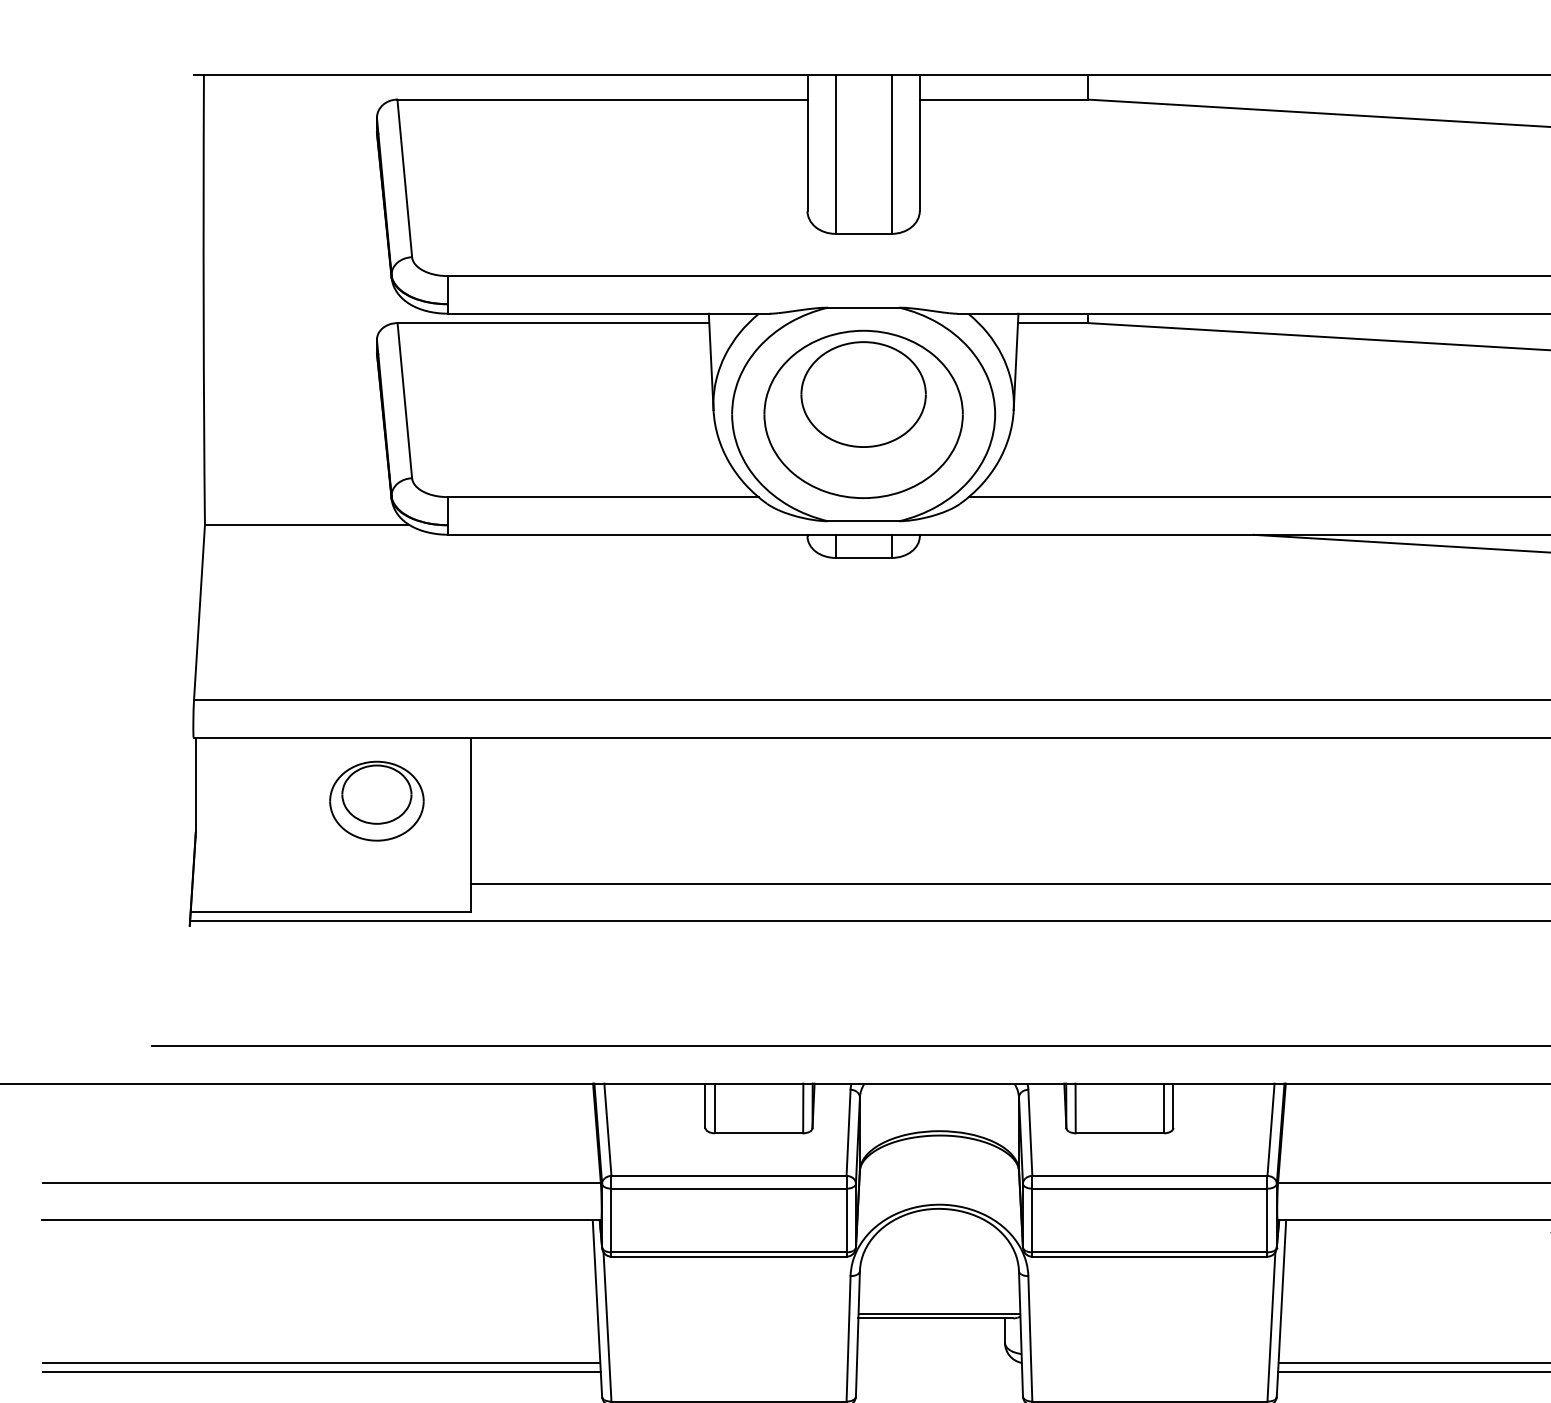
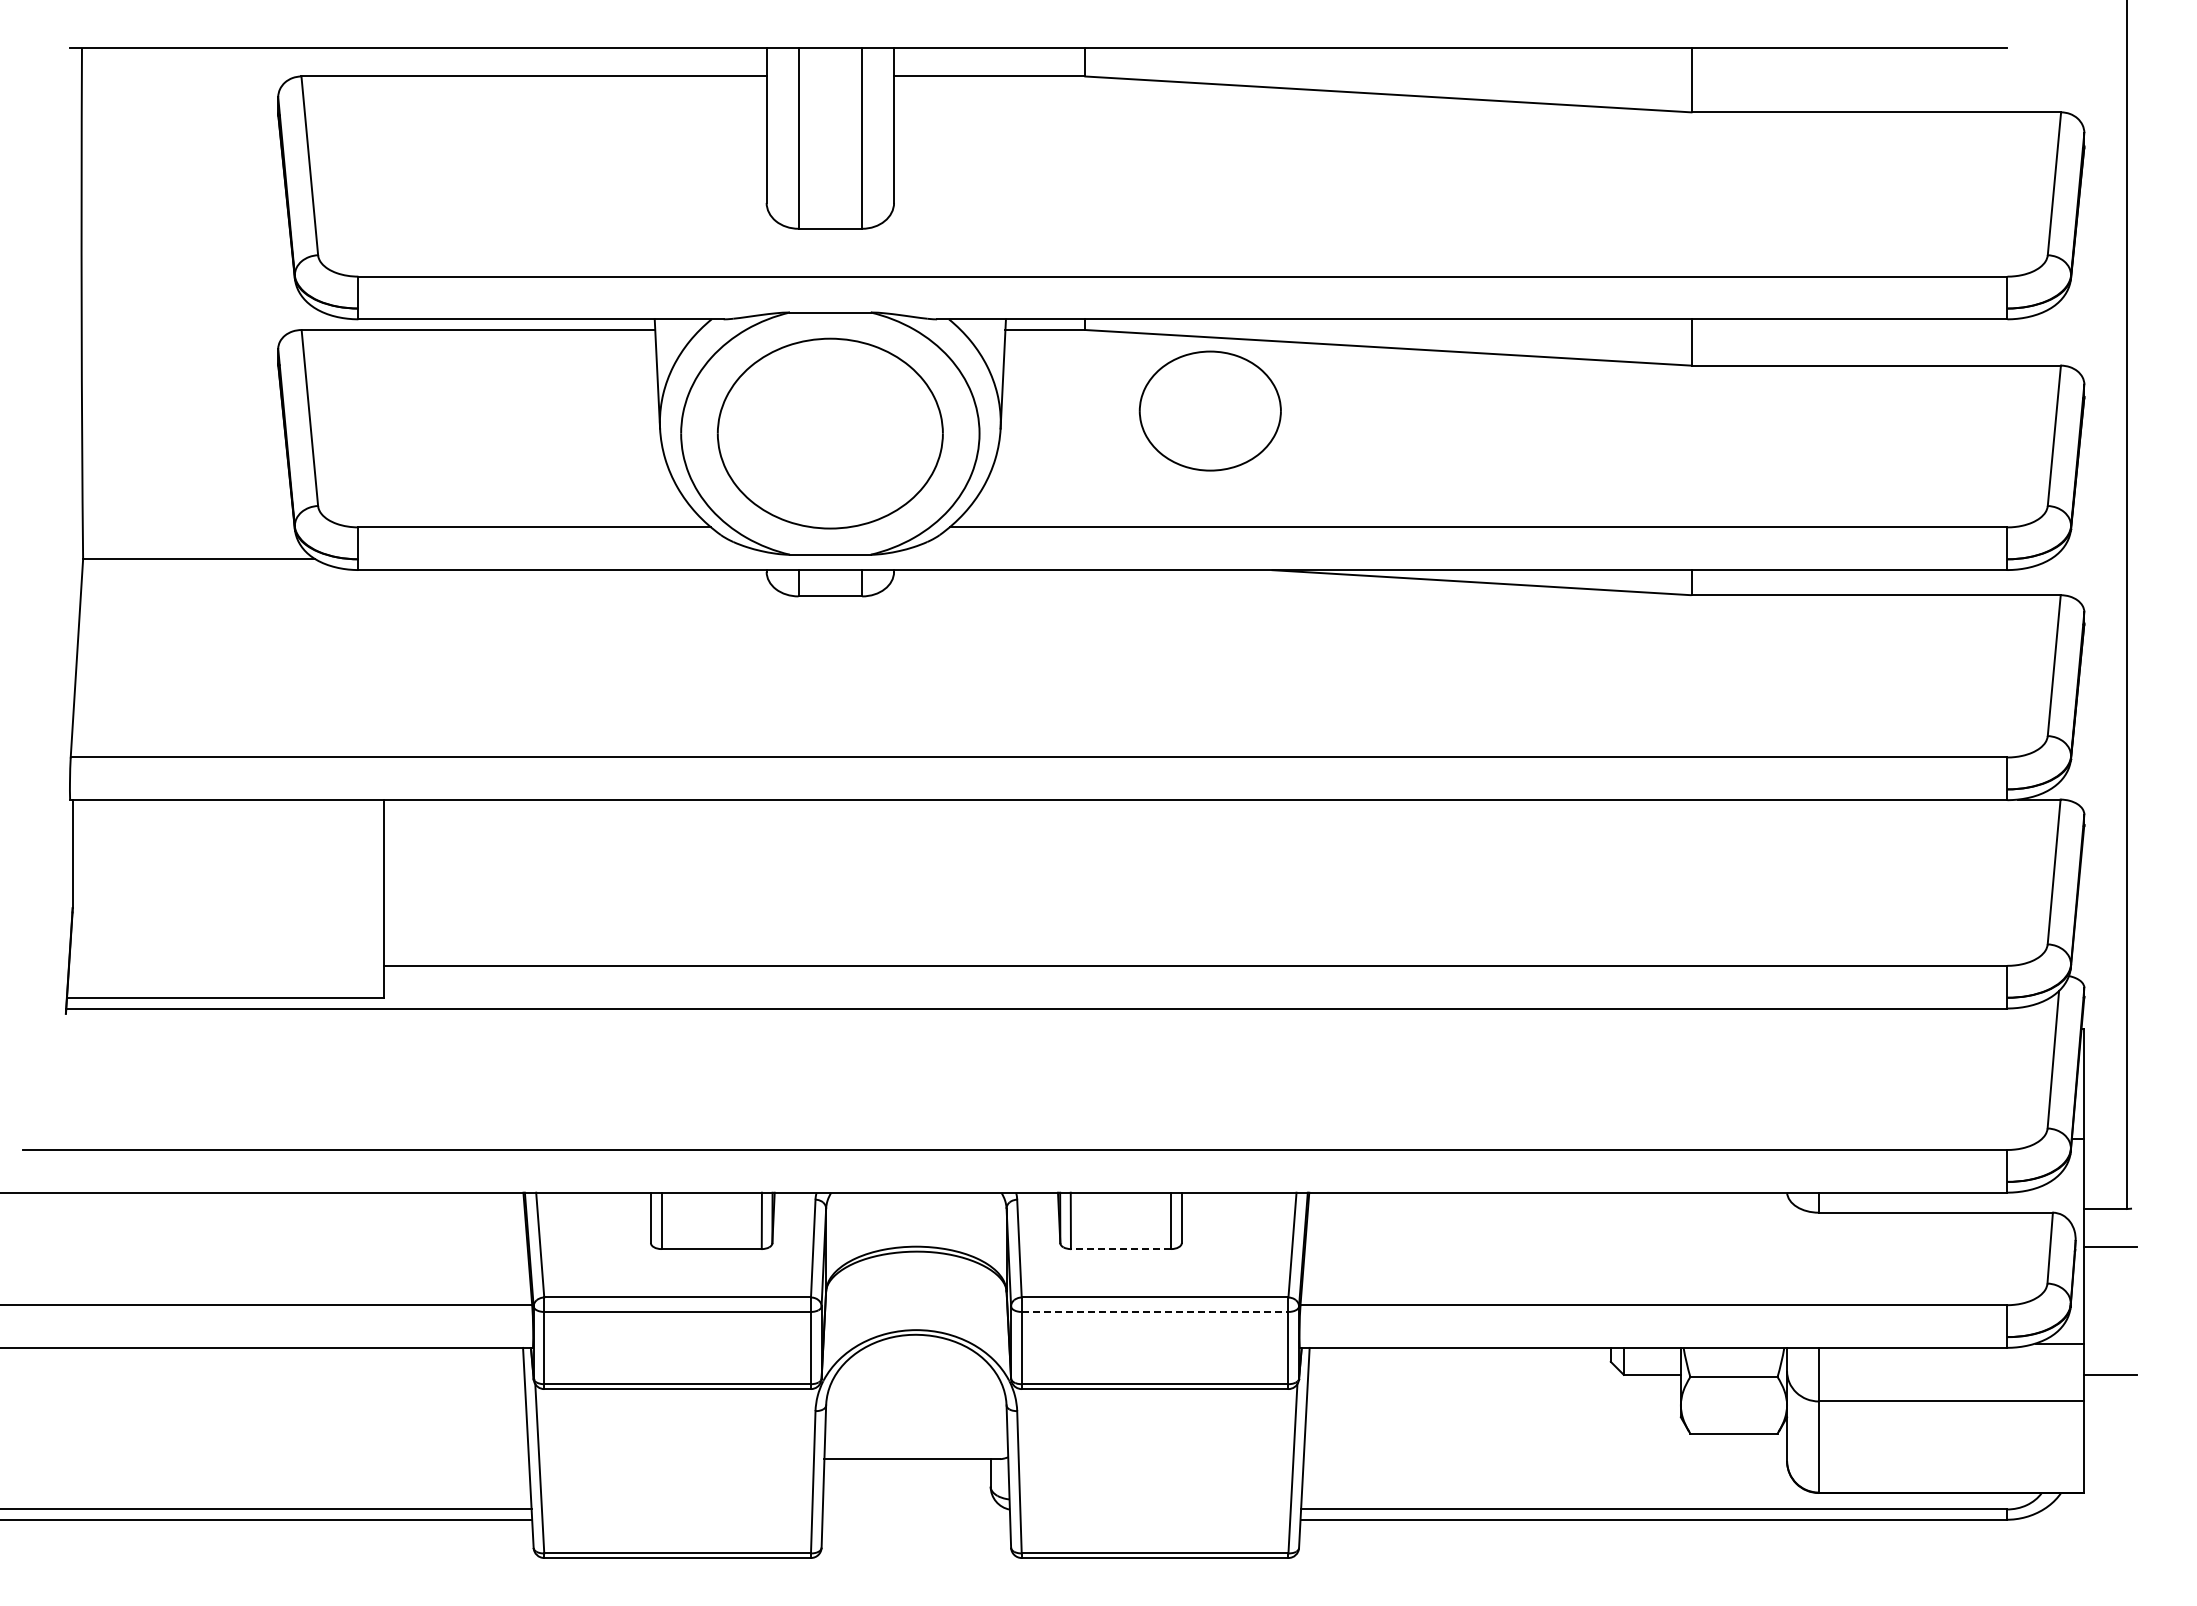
part: (862, 394) -> (1209, 410), moved
part: (377, 801) -> (278, 872), removed
line: (1119, 1133) -> (1120, 1249), solid -> dashed
line: (1150, 1188) -> (1155, 1311), solid -> dashed
line: (939, 1314) -> (916, 1454), removed

